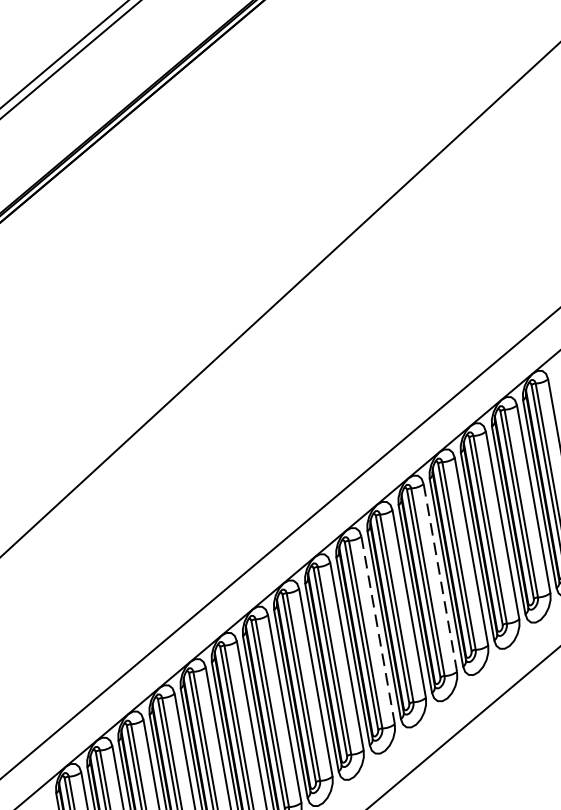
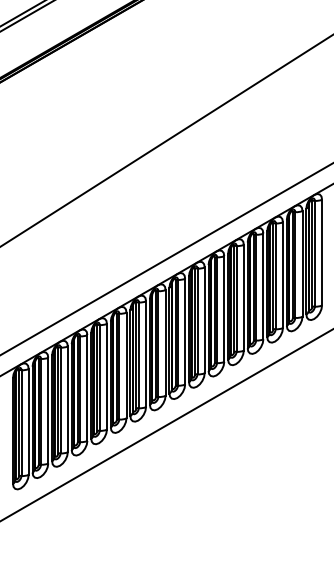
line: (439, 577) -> (243, 297), dashed -> solid
line: (377, 630) -> (204, 320), dashed -> solid

